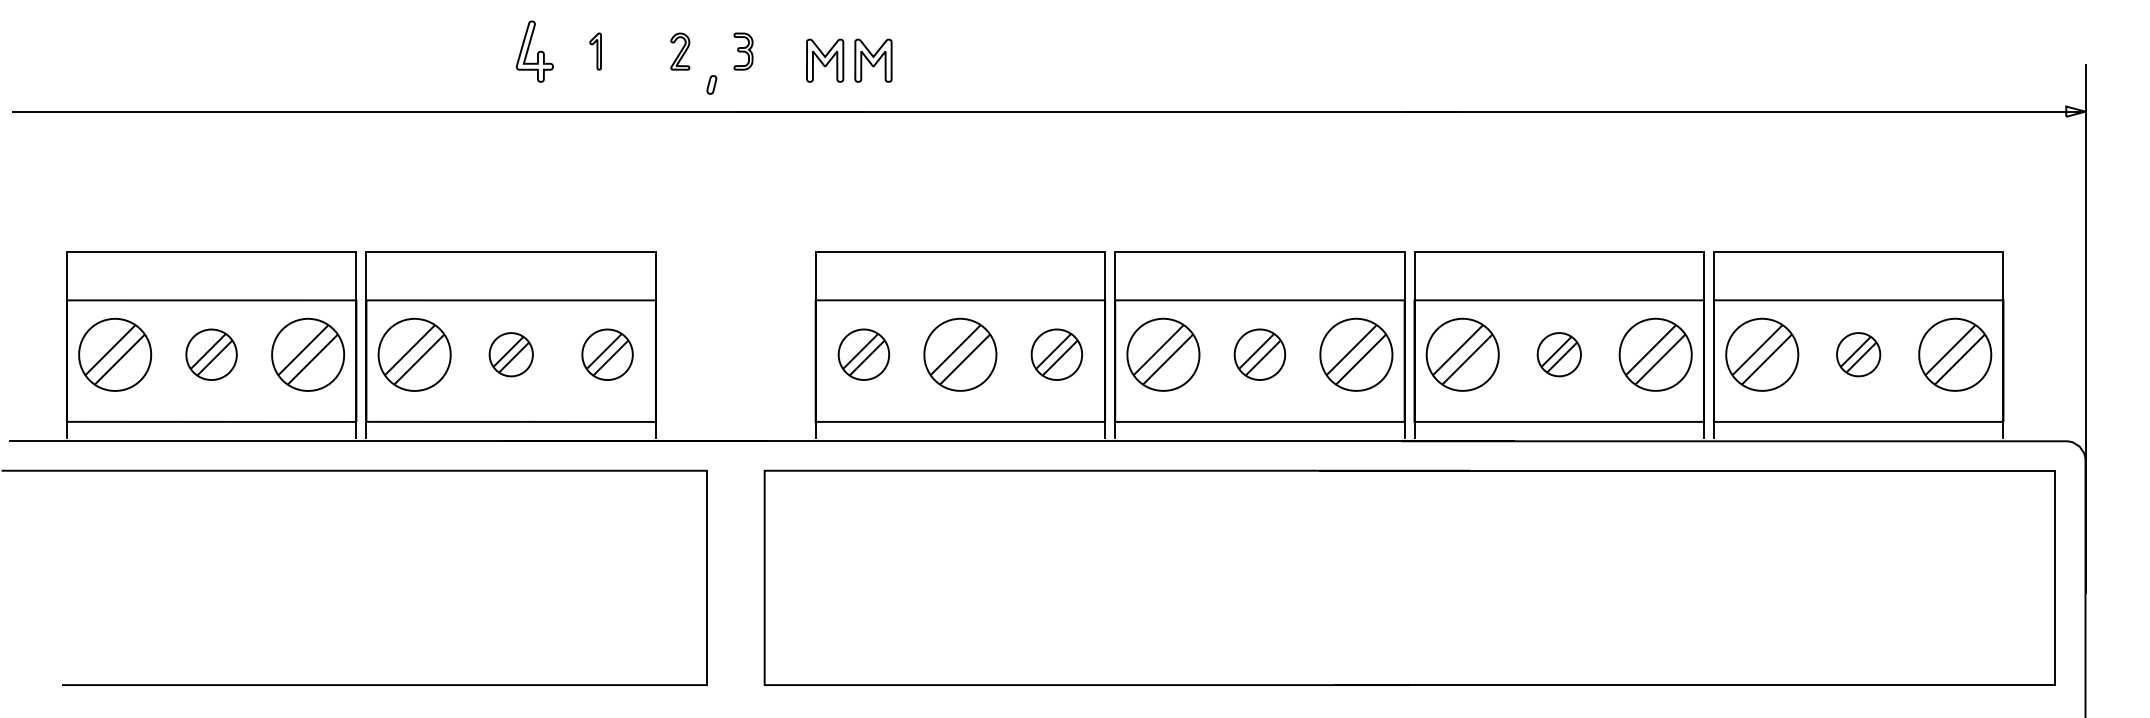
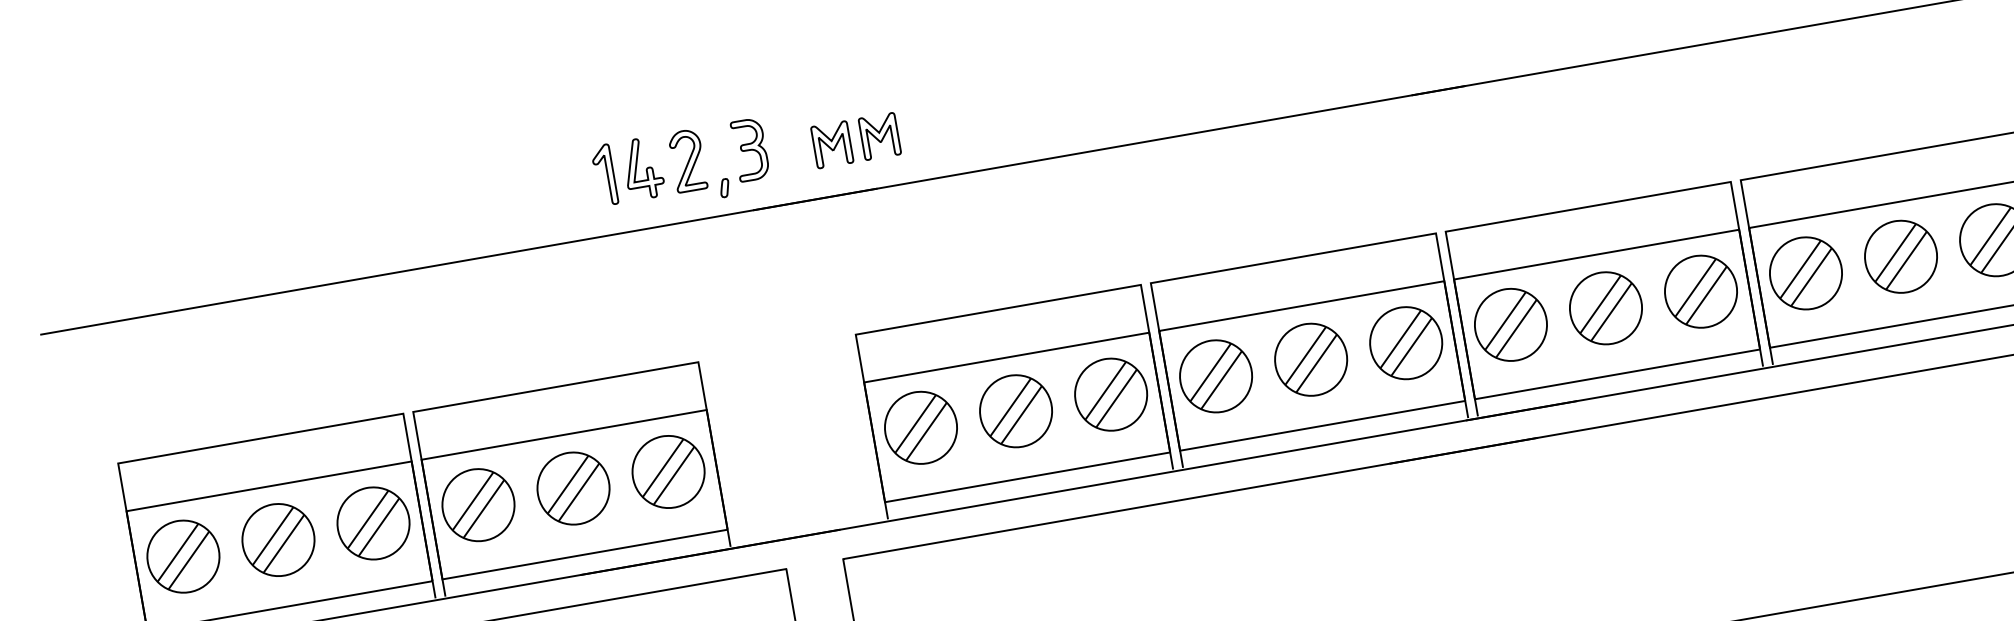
part: (534, 51) -> (642, 168), moved
part: (595, 51) -> (604, 175), size x1.67
part: (680, 51) -> (688, 160), size x1.67
part: (743, 51) -> (750, 149), size x1.67
part: (211, 354) -> (278, 539), size x1.43
part: (511, 354) -> (573, 488), size x1.67
part: (607, 354) -> (668, 471), size x1.43
part: (863, 354) -> (920, 427), size x1.43
part: (1056, 354) -> (1110, 394), size x1.43
part: (1259, 354) -> (1310, 359), size x1.43
part: (1559, 354) -> (1606, 307), size x1.67
part: (1858, 354) -> (1900, 256), size x1.67

